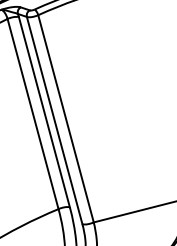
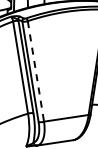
line: (65, 119) -> (35, 71), solid -> dashed

